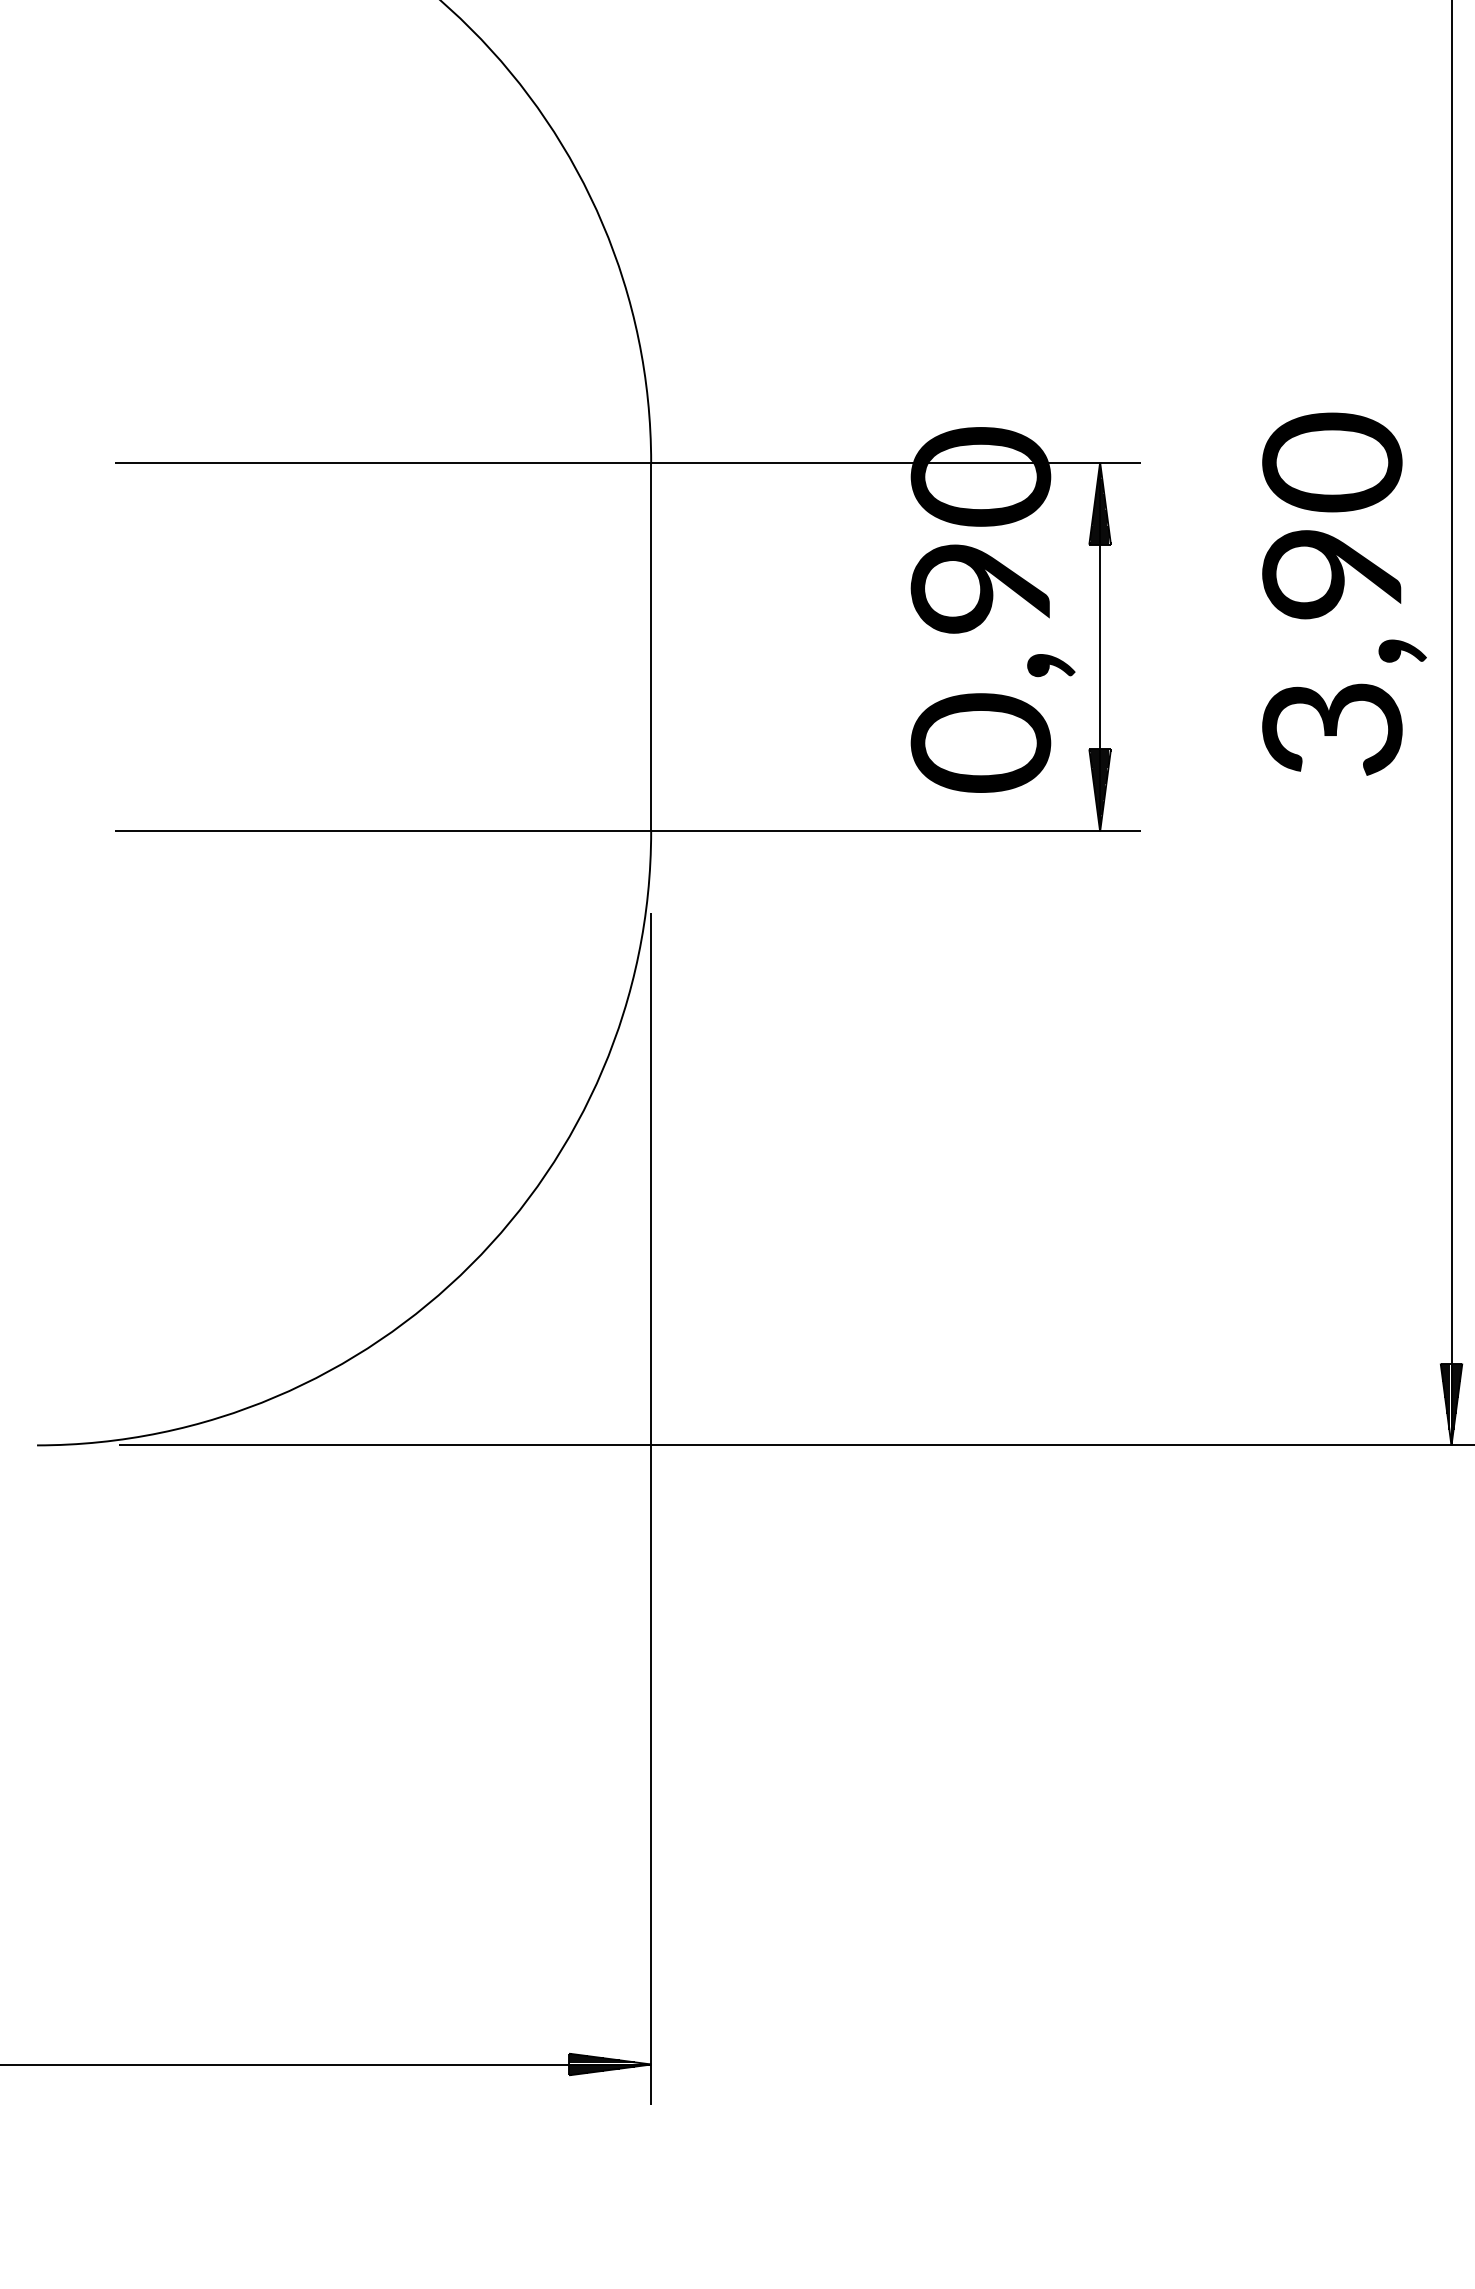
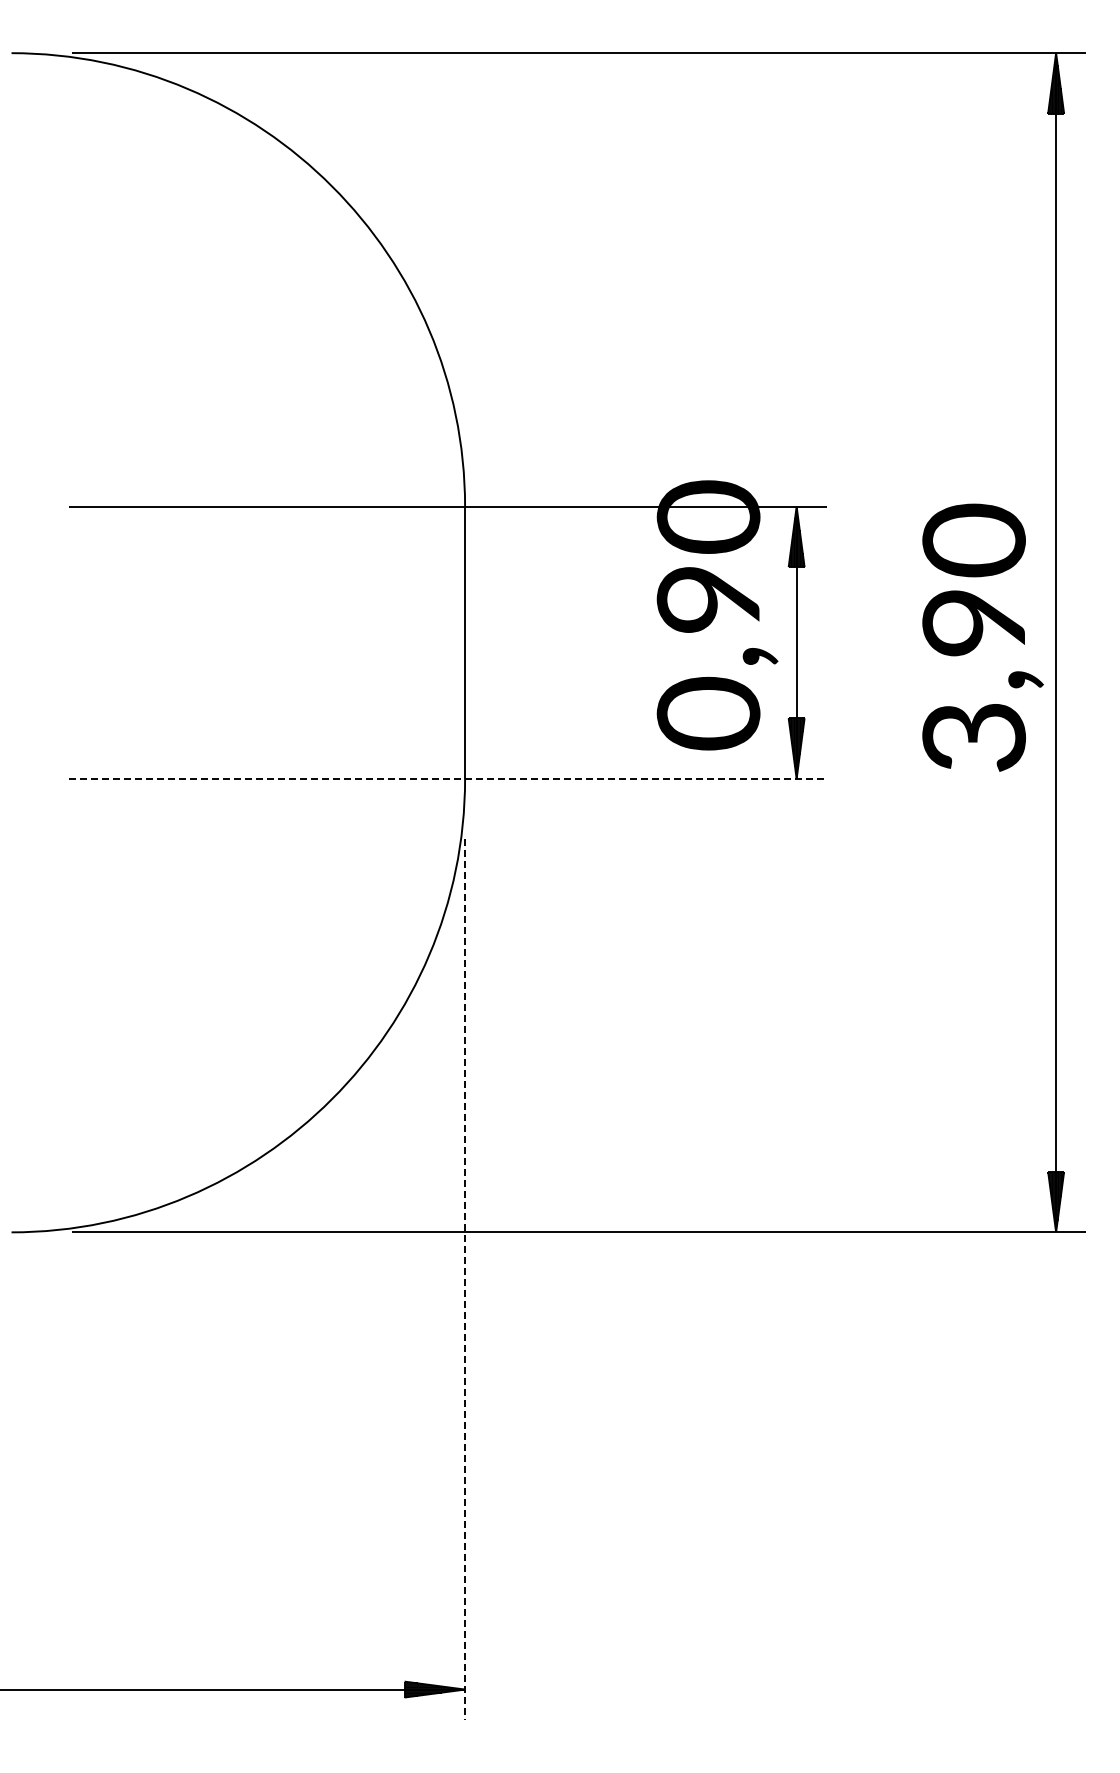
text: (1343, 593) -> (982, 637), moved
line: (627, 830) -> (447, 778), solid -> dashed
line: (651, 1510) -> (465, 1280), solid -> dashed

